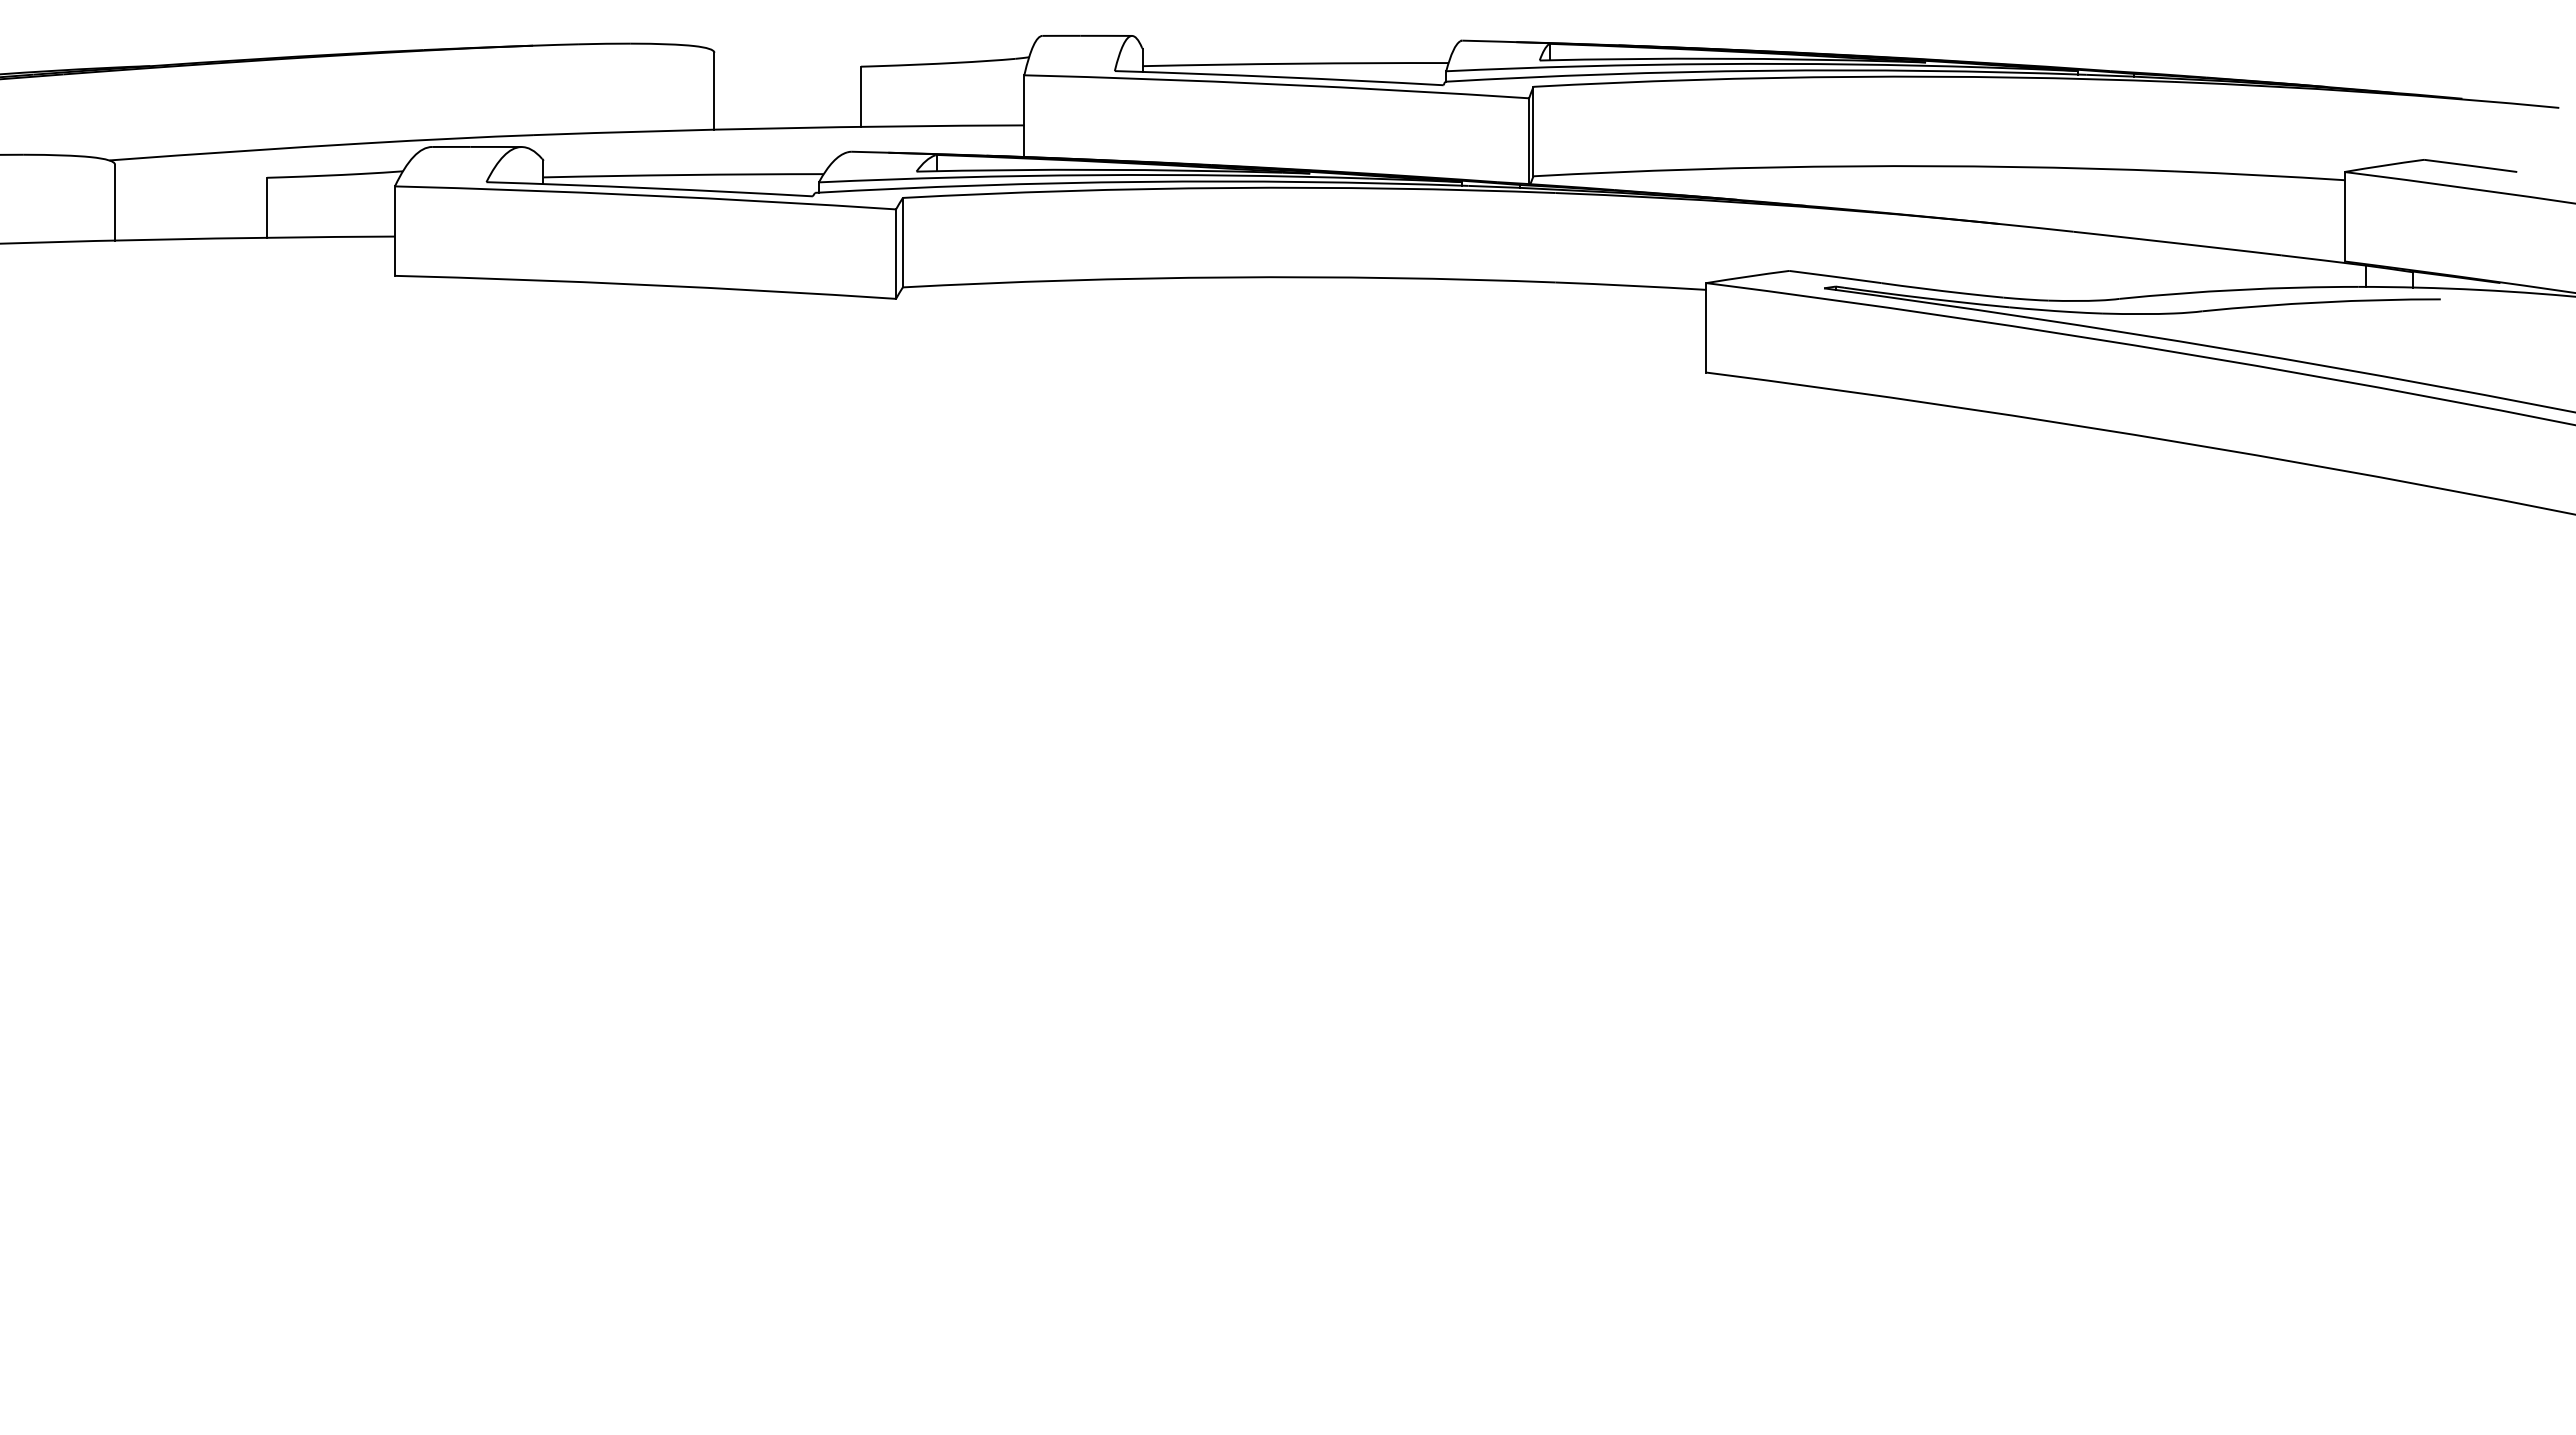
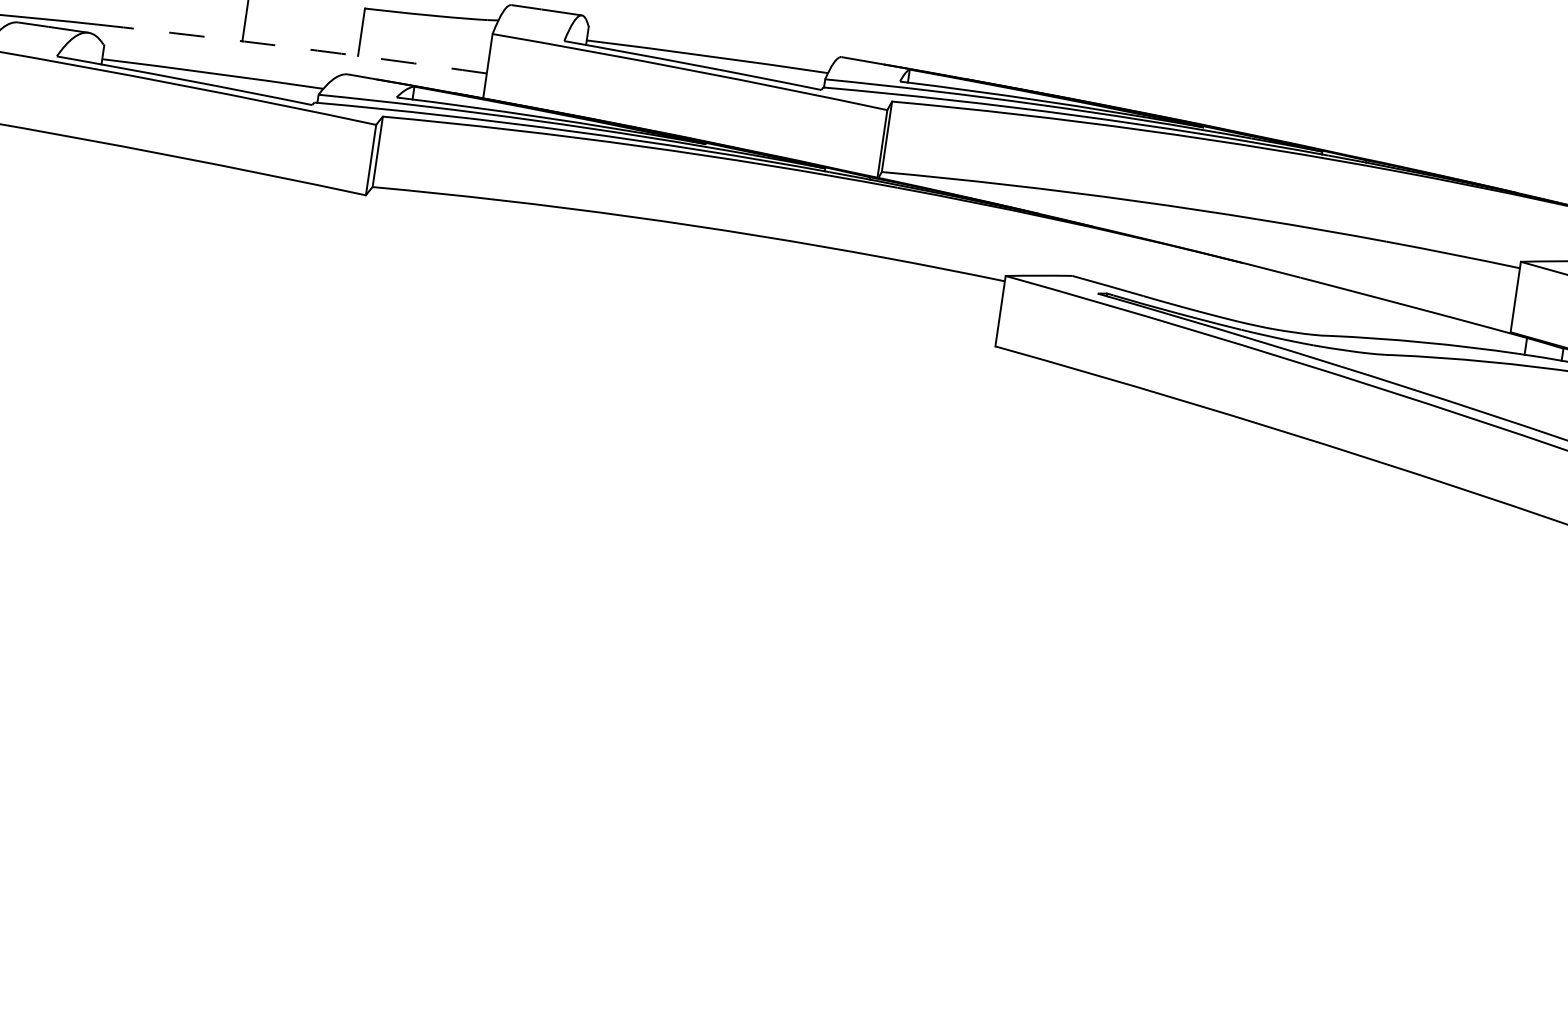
arc: (778, 128) -> (292, 47), solid -> dashed

